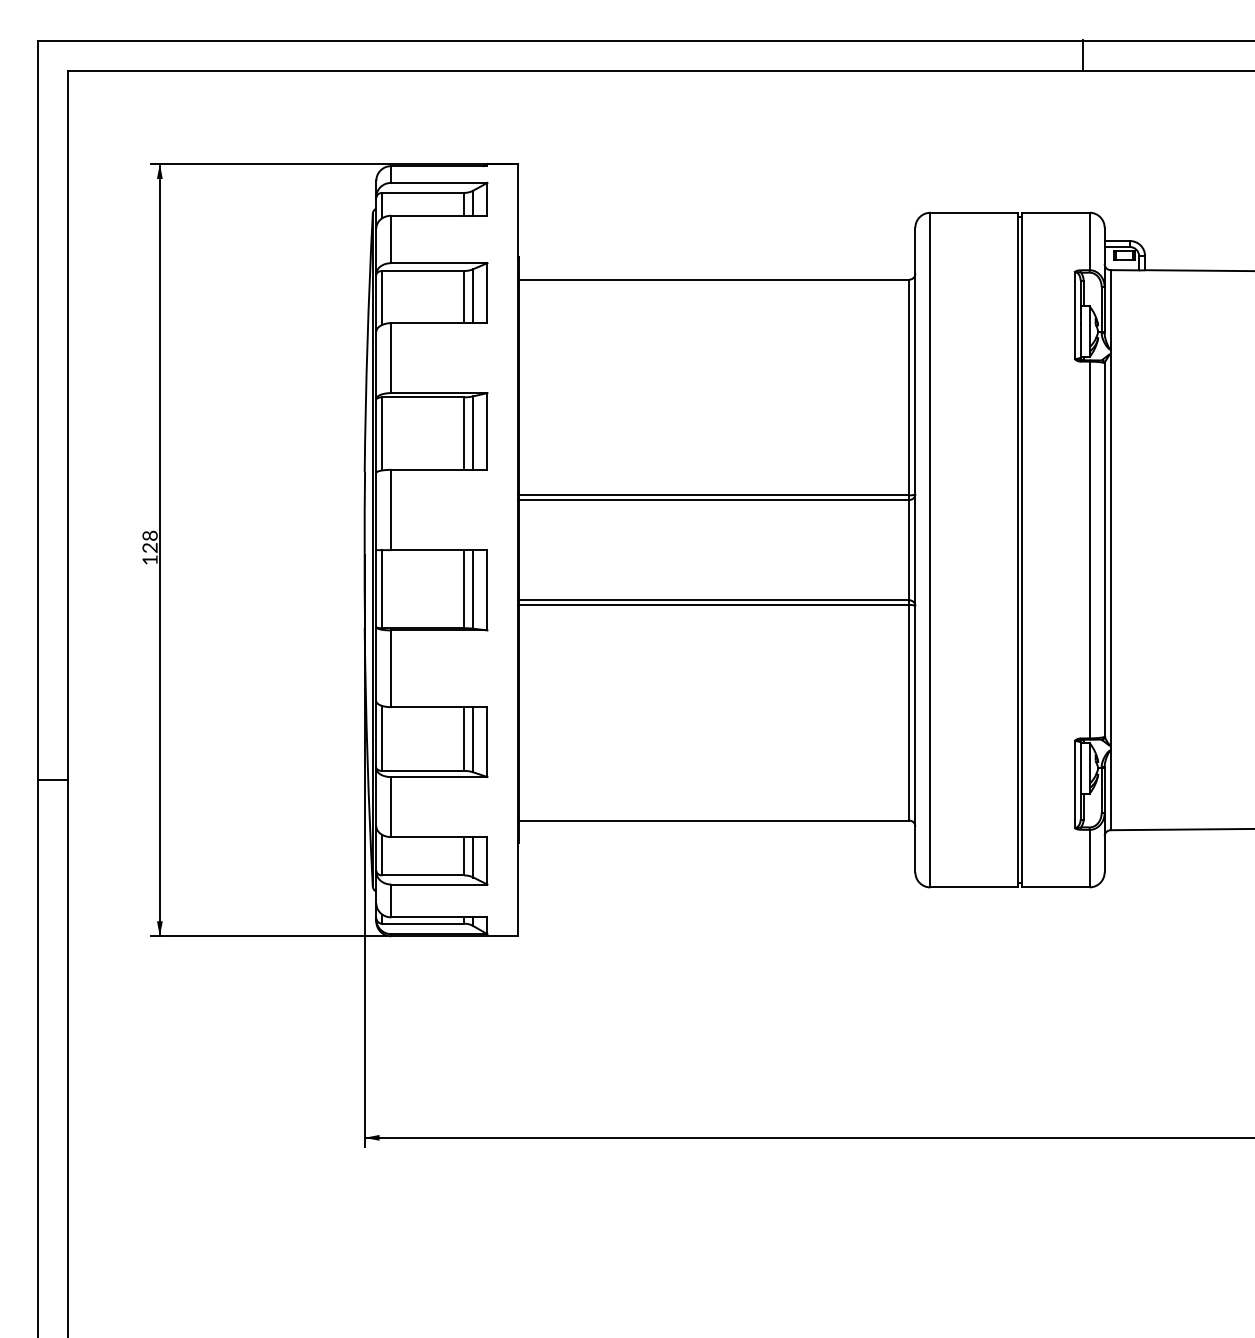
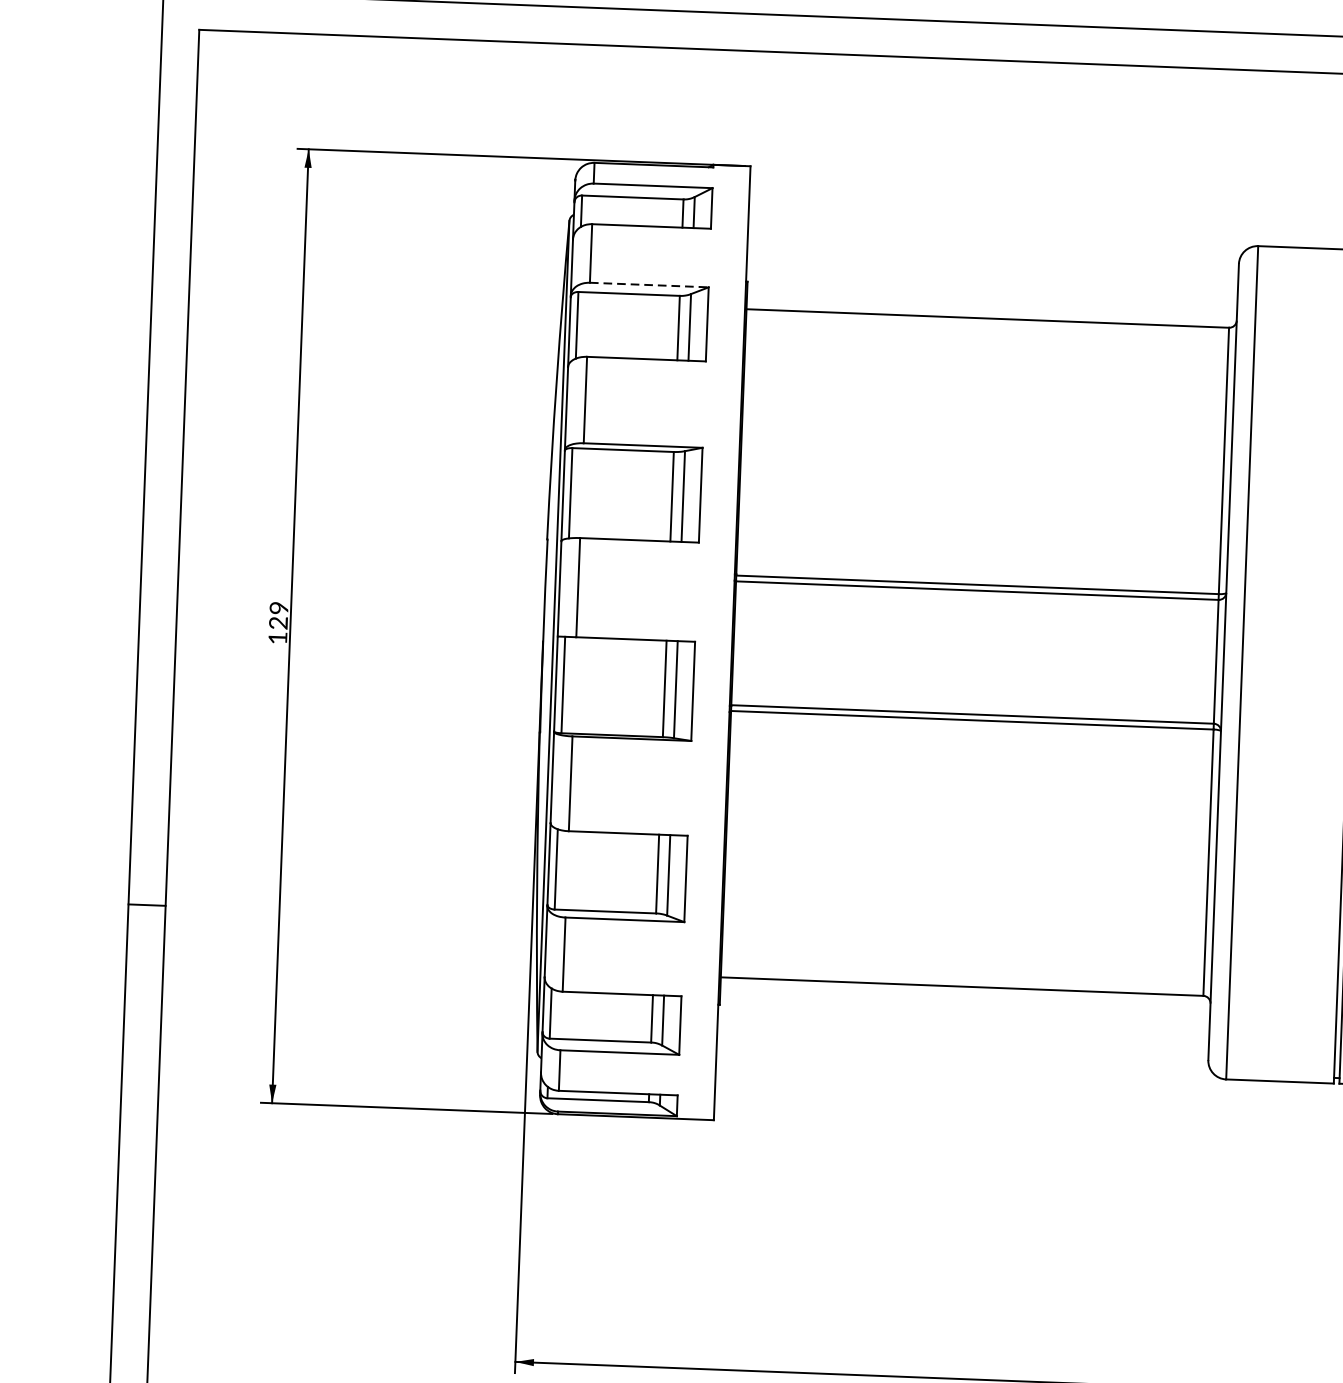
line: (439, 263) -> (649, 285), solid -> dashed
text: (150, 535) -> (279, 607), 128 -> 129

